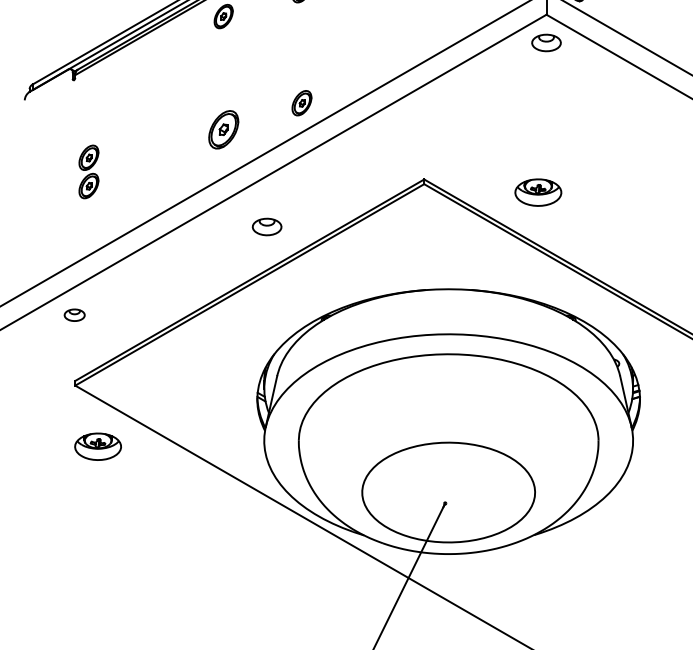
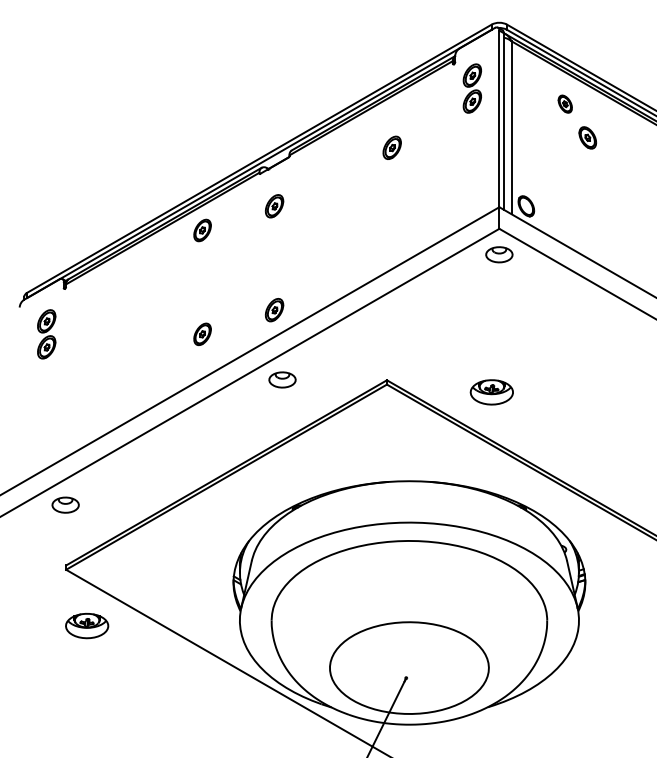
part: (223, 128) -> (202, 333), size x0.62
part: (88, 172) -> (46, 334), moved
part: (267, 226) -> (282, 379), moved
part: (74, 314) -> (65, 504), size x1.43

